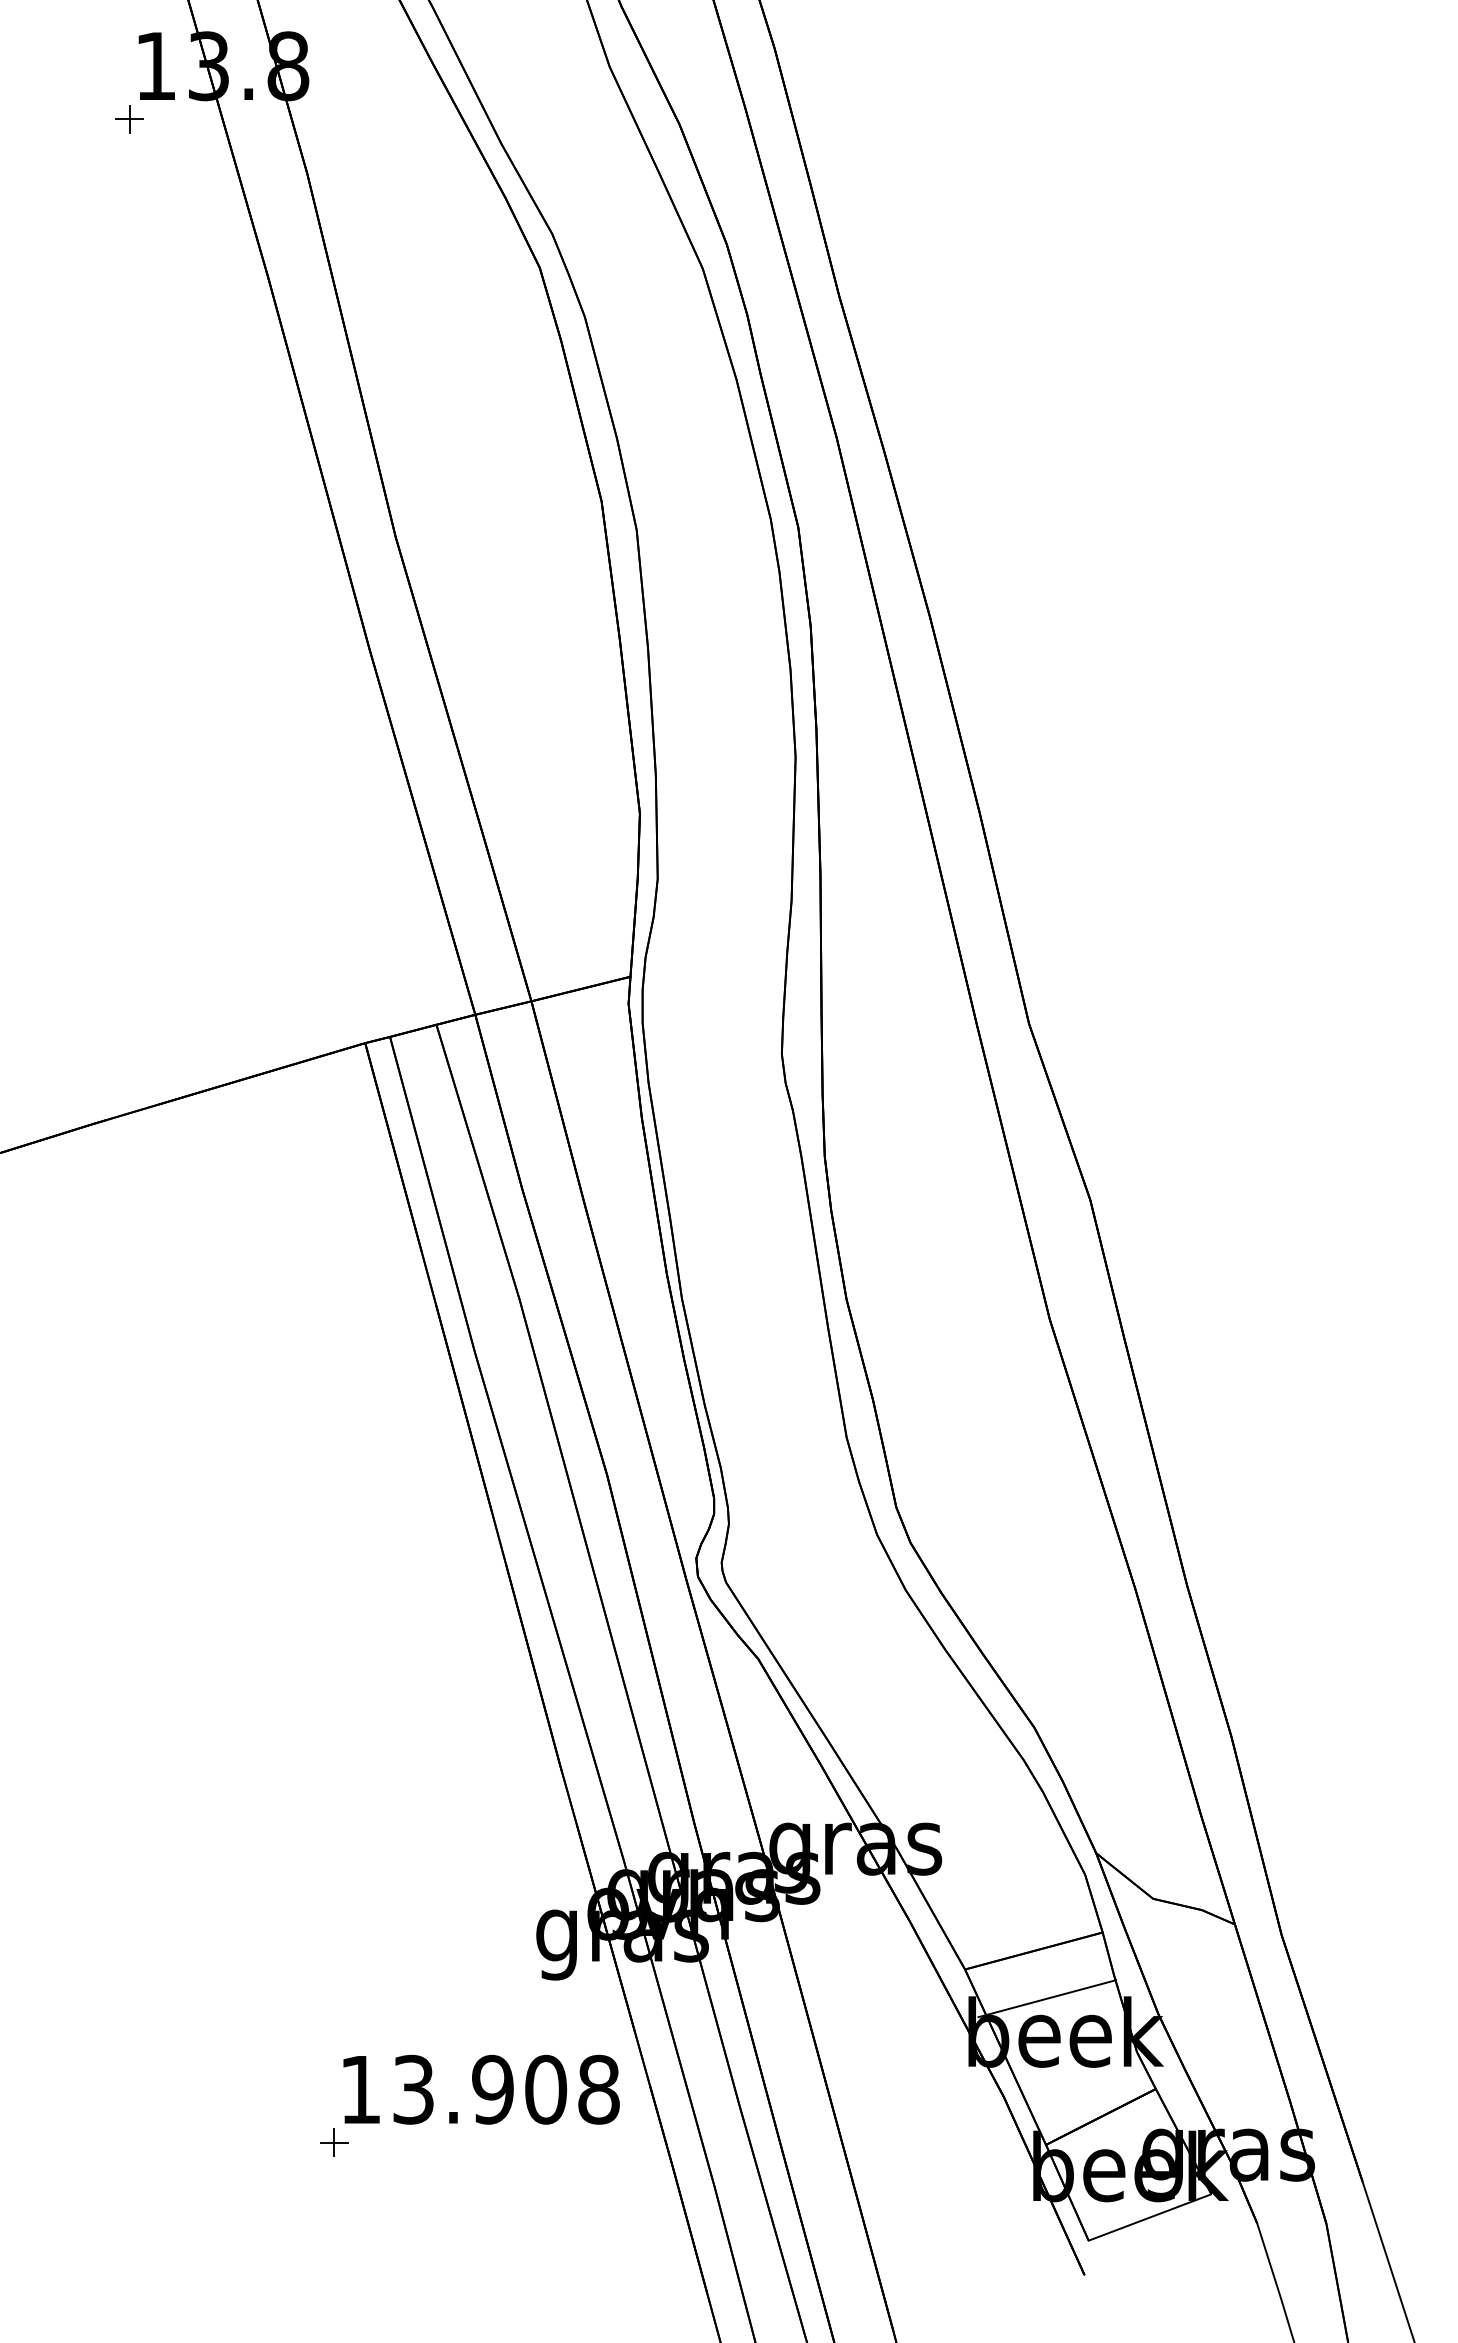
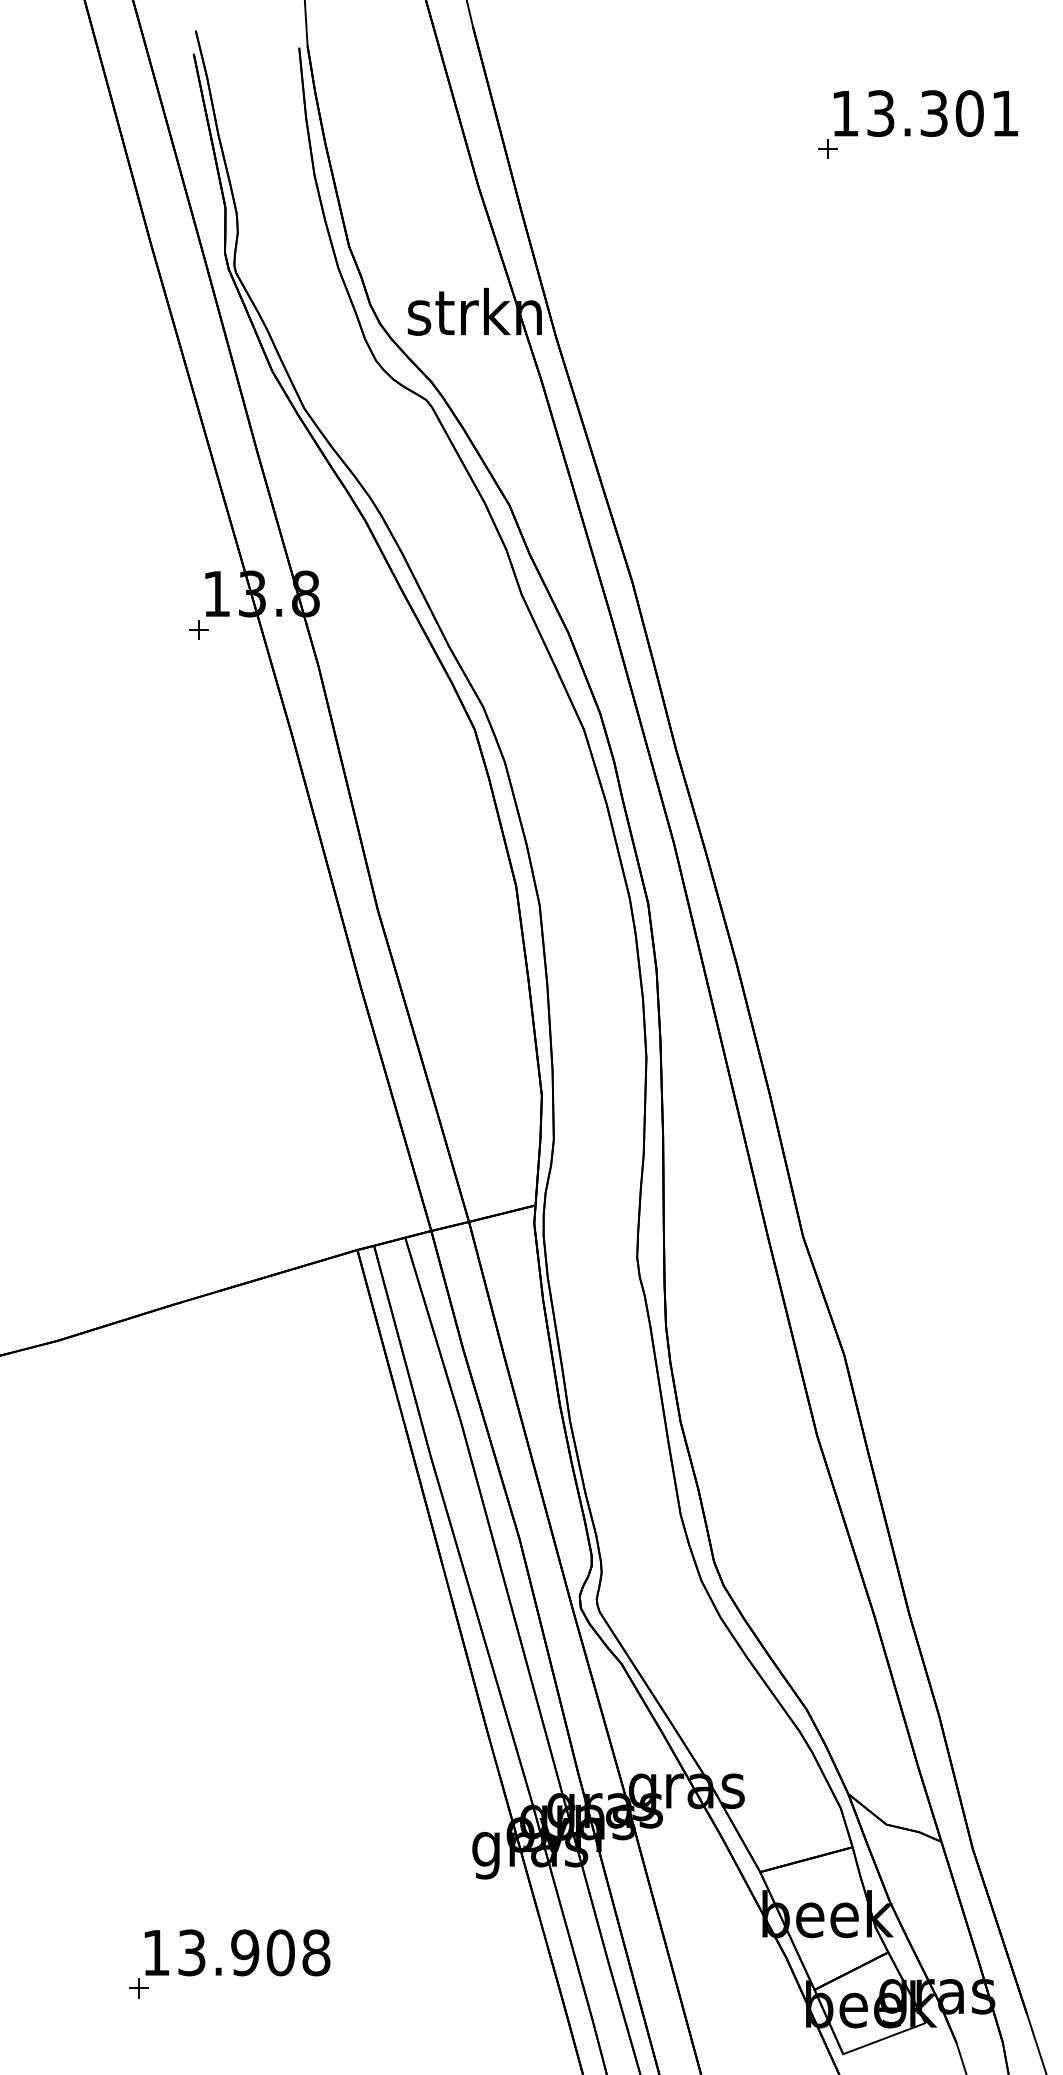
line: (1047, 1998) -> (806, 1859), moved
part: (475, 2114) -> (233, 1969), moved

